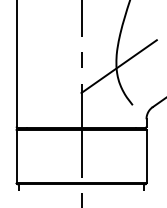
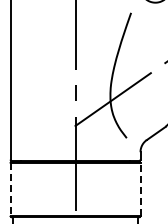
line: (16, 156) -> (10, 189), solid -> dashed
line: (146, 156) -> (140, 189), solid -> dashed

